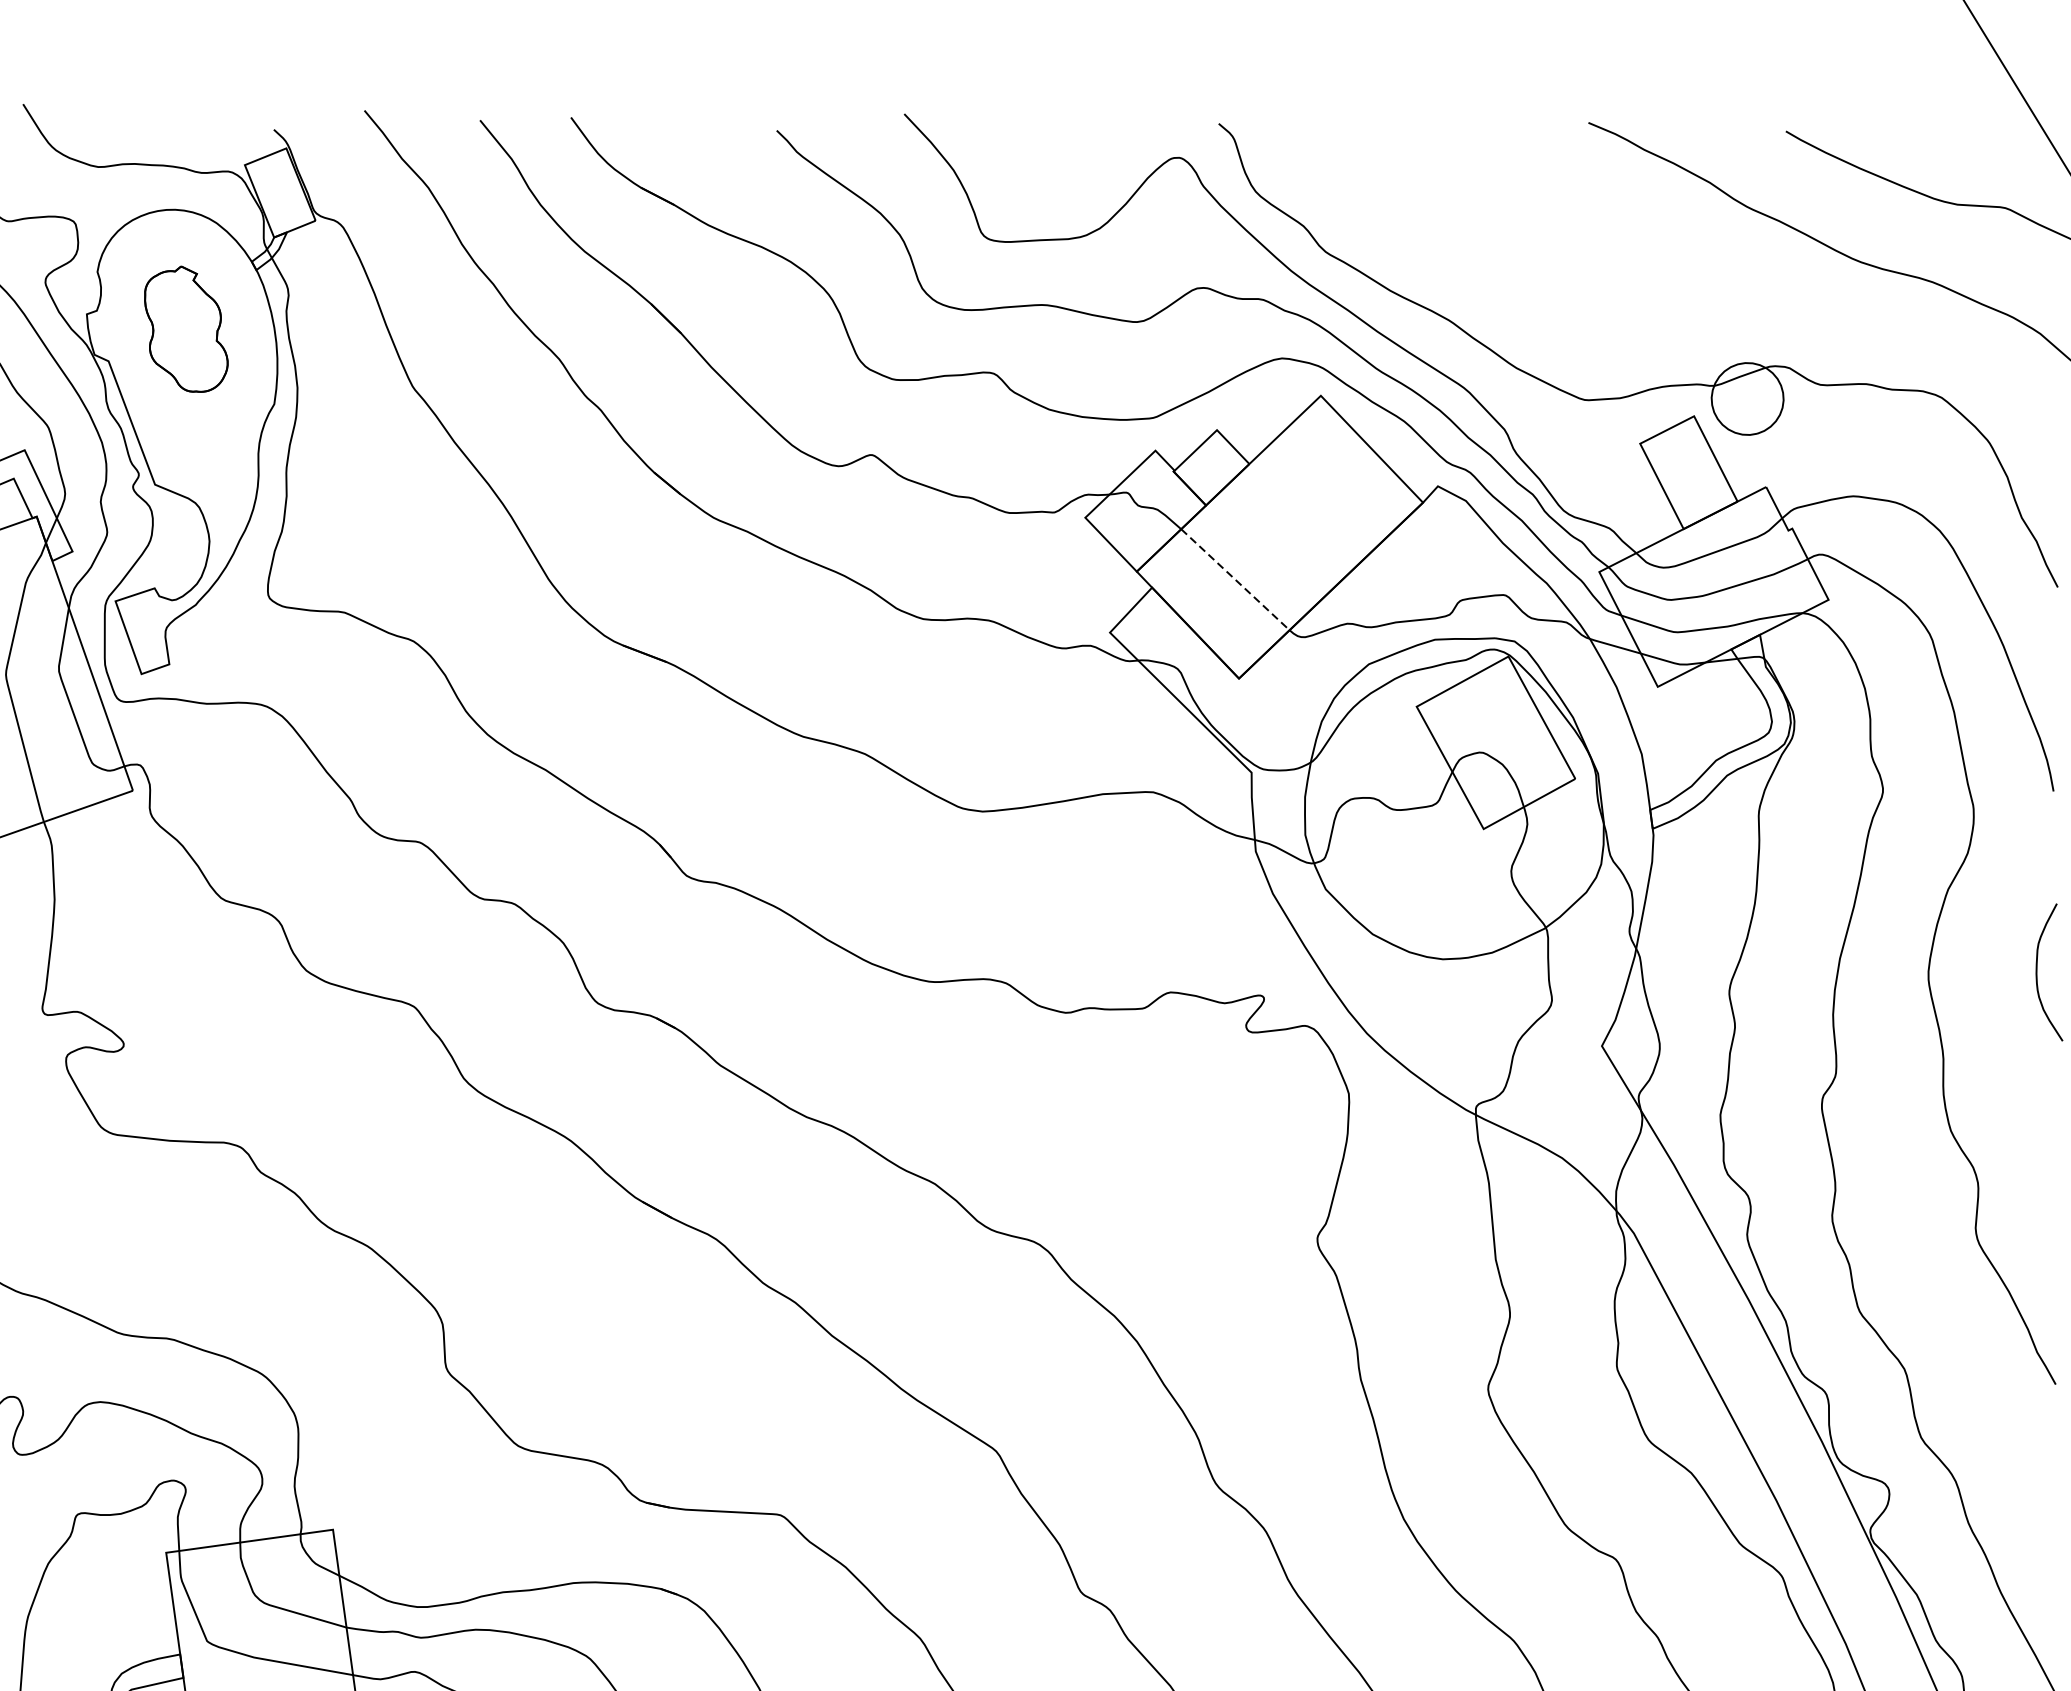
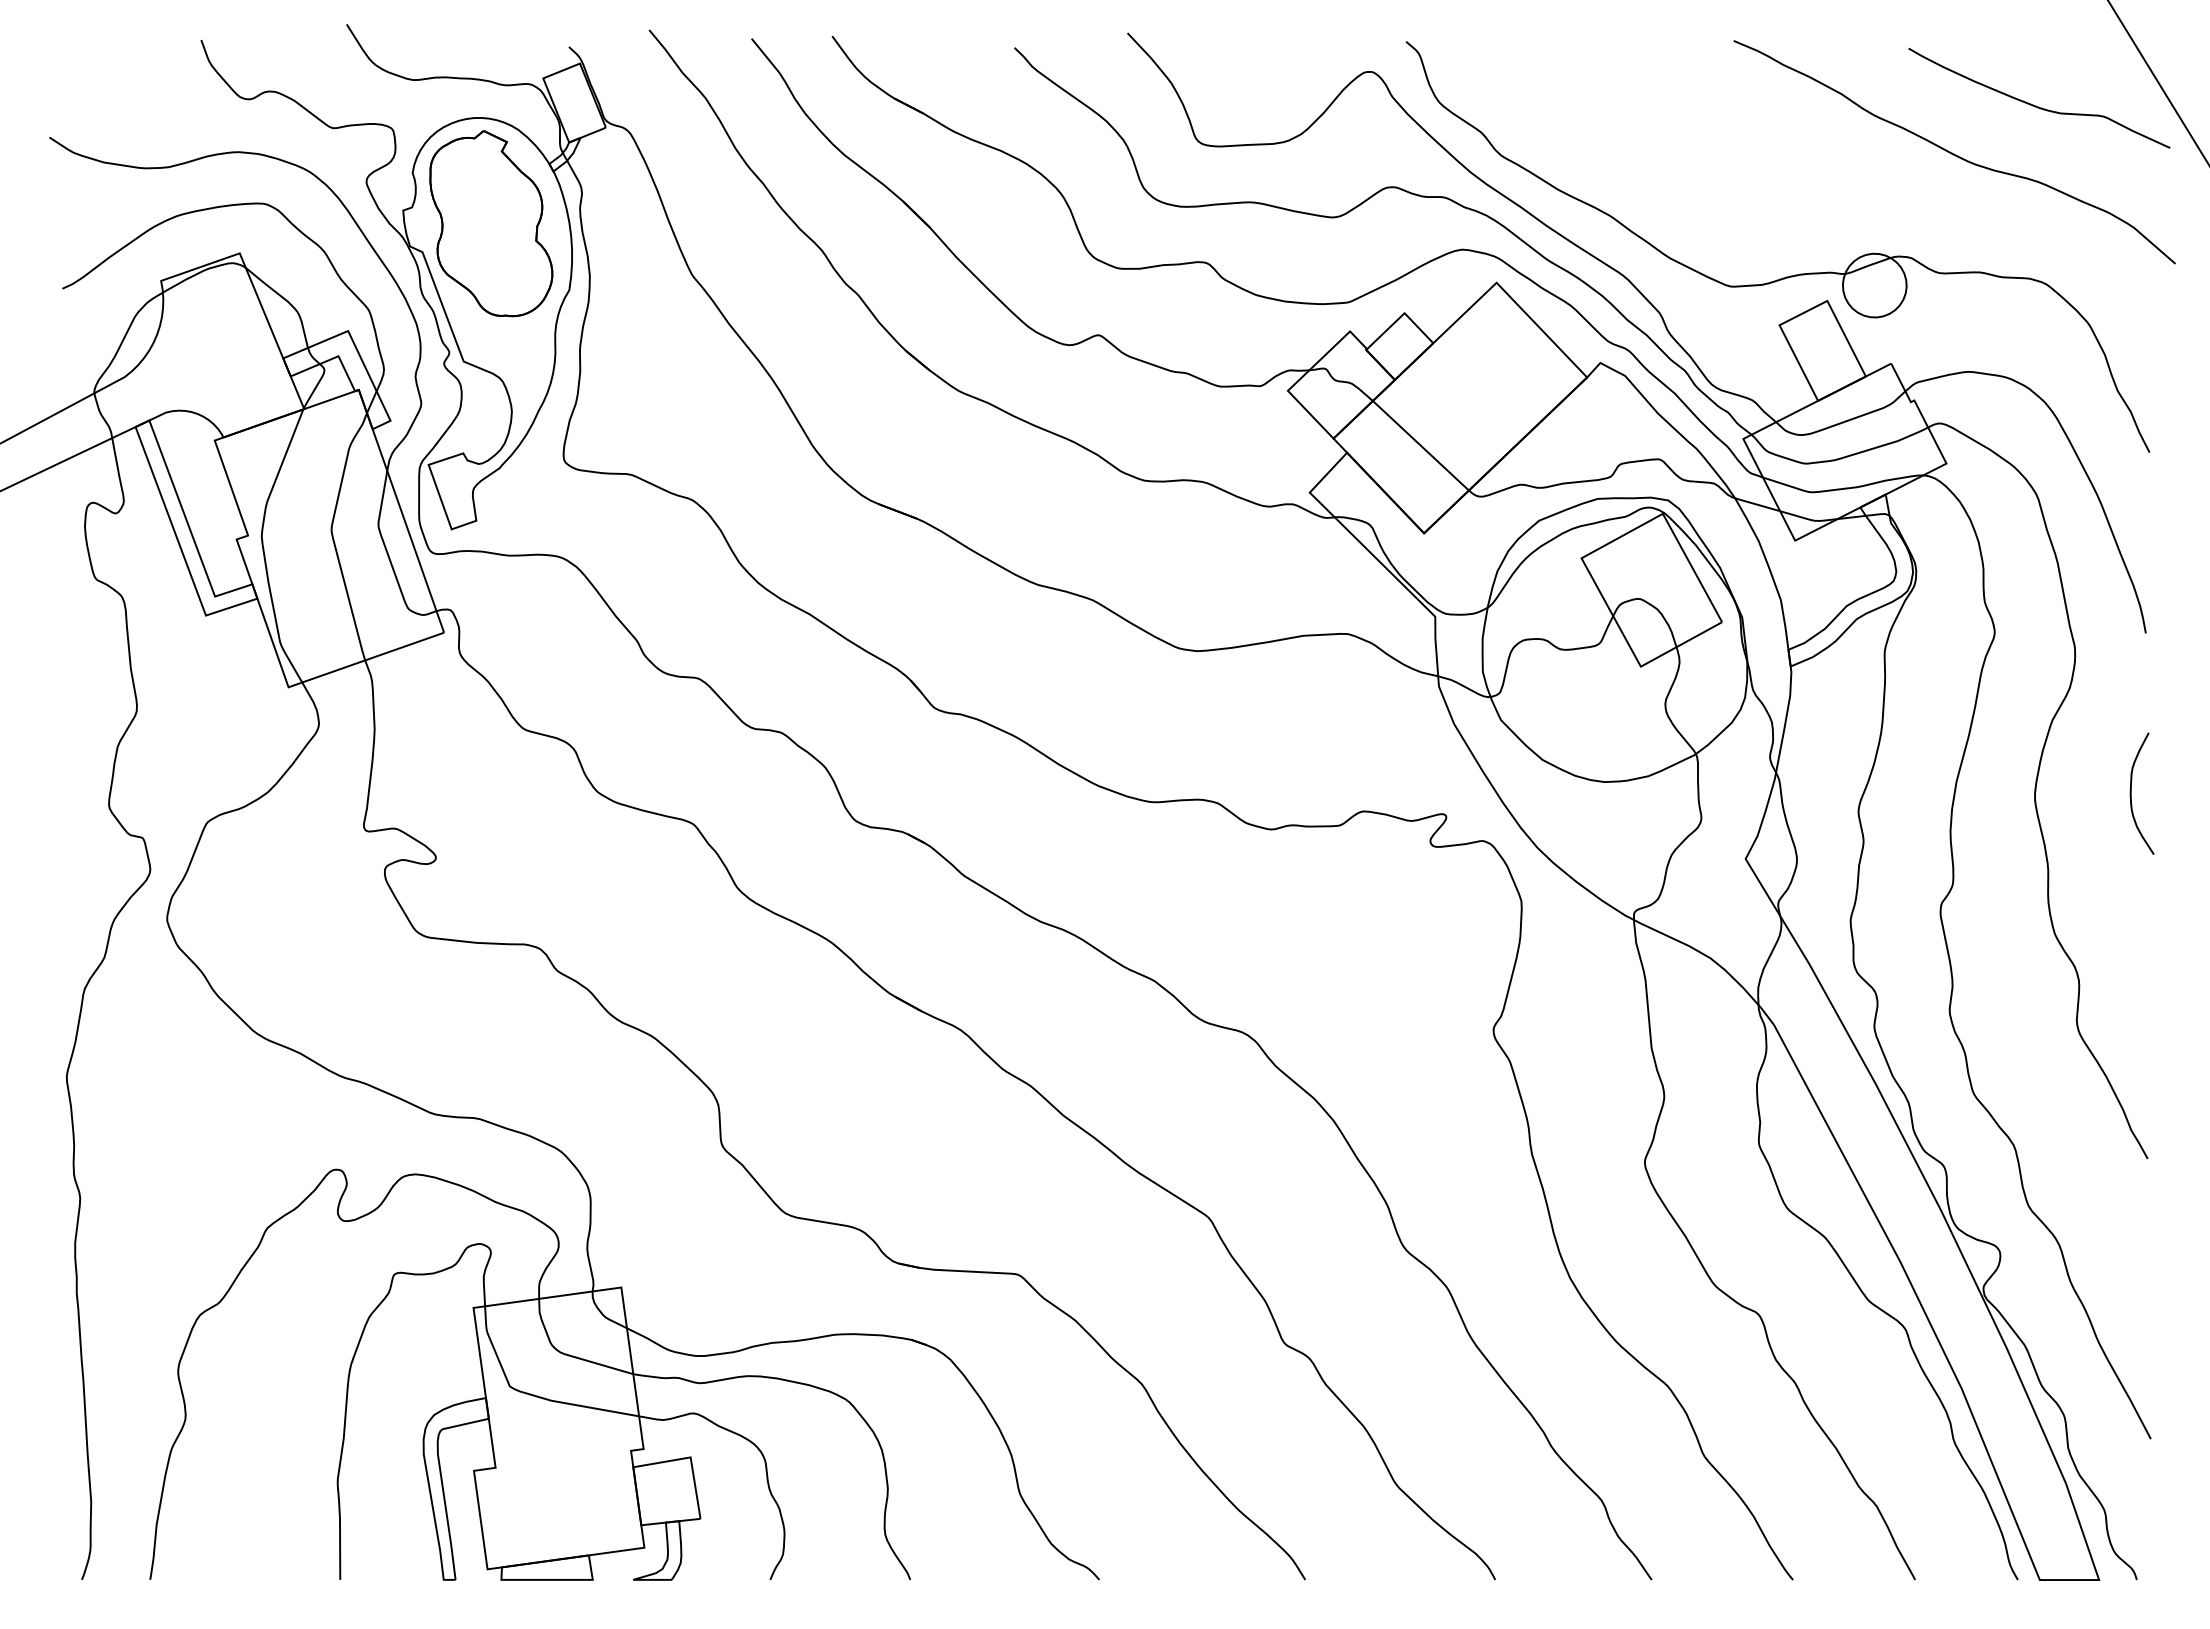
part: (186, 328) -> (491, 223), size x1.67
line: (1234, 579) -> (1420, 445), dashed -> solid

